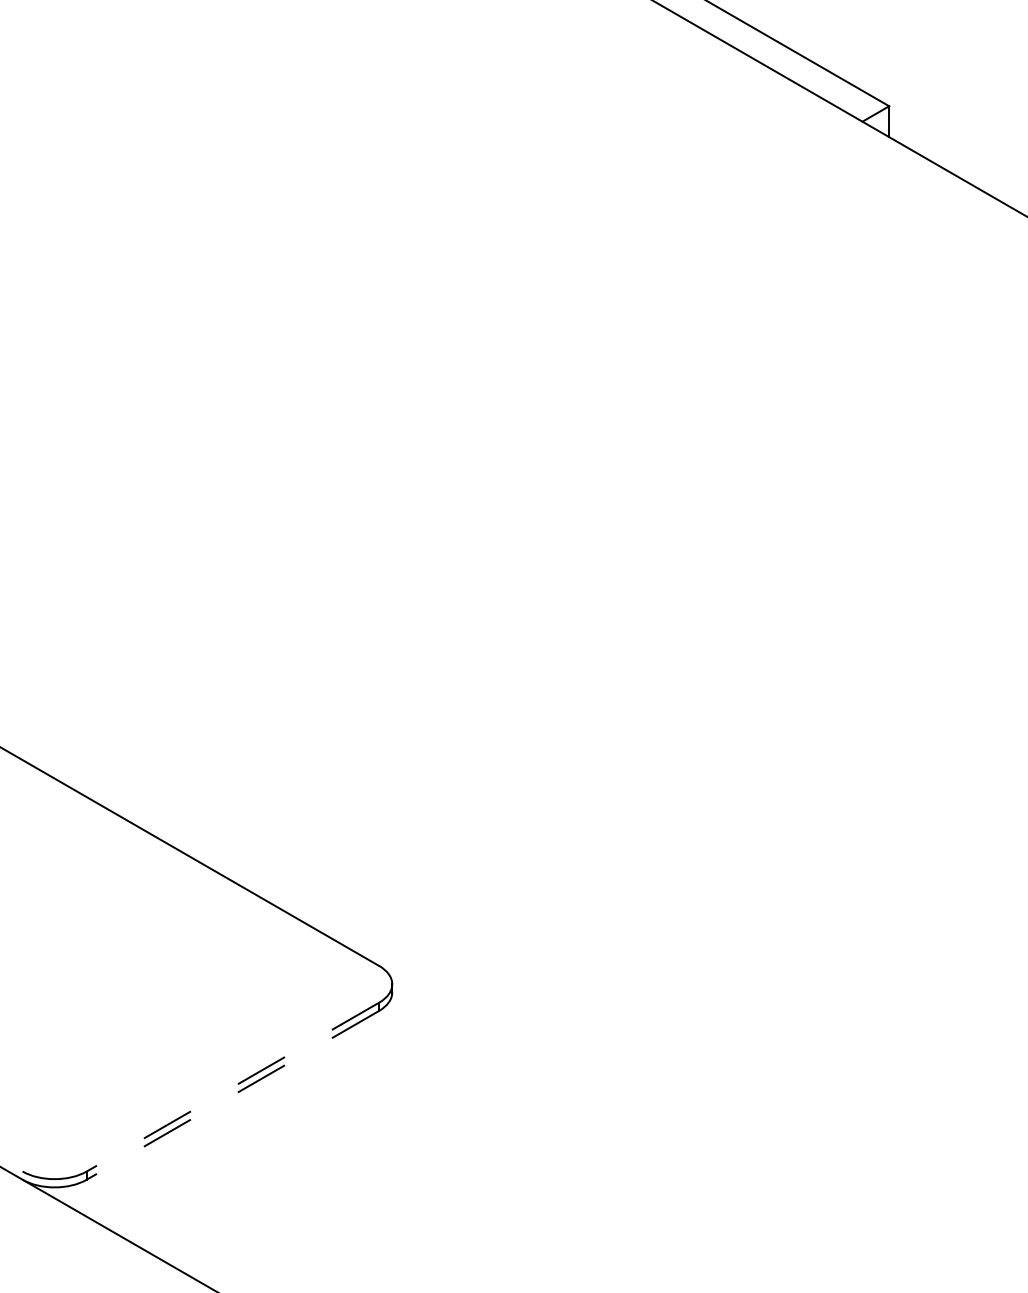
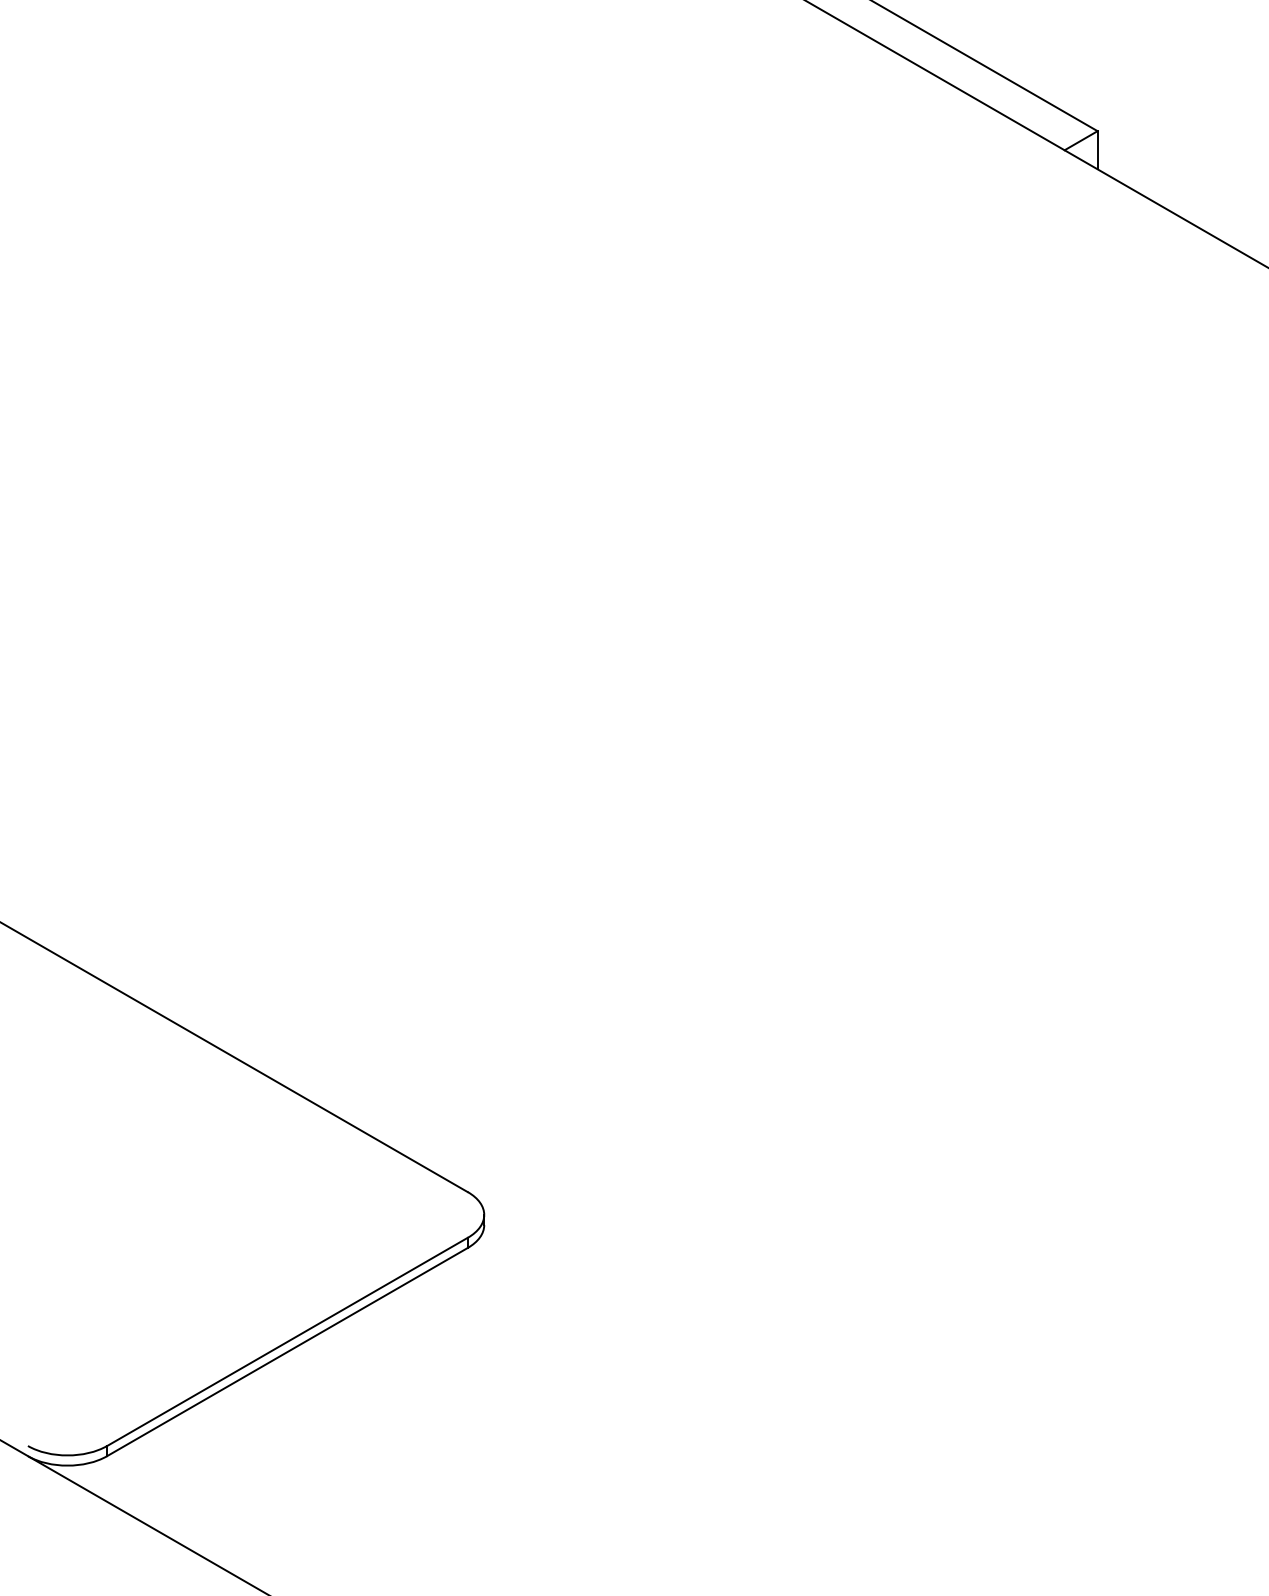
line: (232, 1087) -> (287, 1342), dashed -> solid
line: (232, 1095) -> (287, 1352), dashed -> solid

